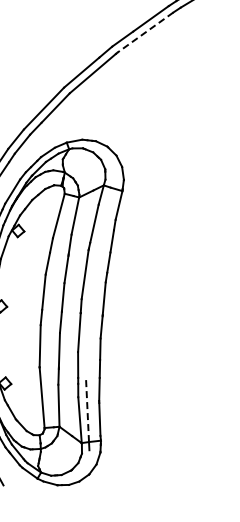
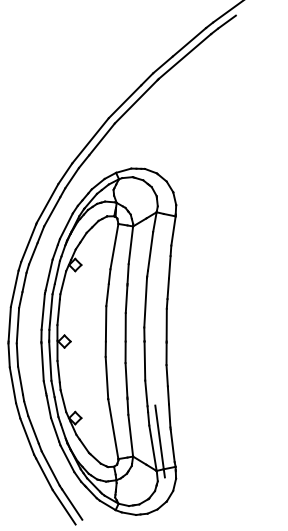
line: (144, 32) -> (184, 56), dashed -> solid
line: (87, 409) -> (159, 436), dashed -> solid

